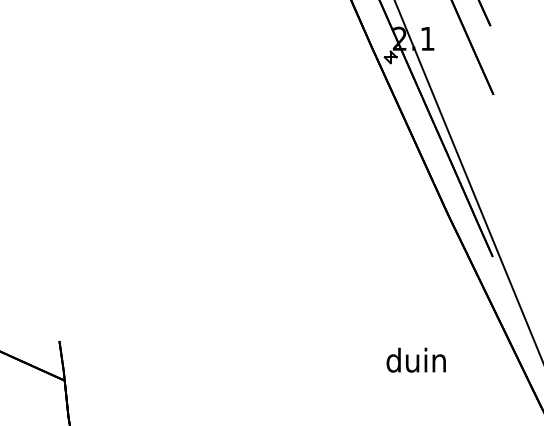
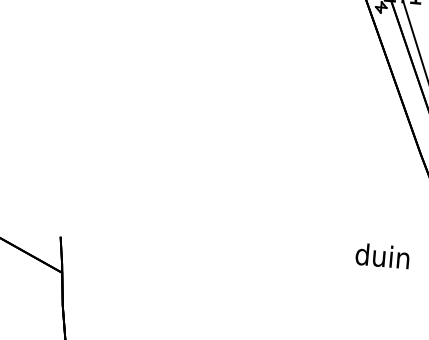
text: (415, 359) -> (382, 255), moved

